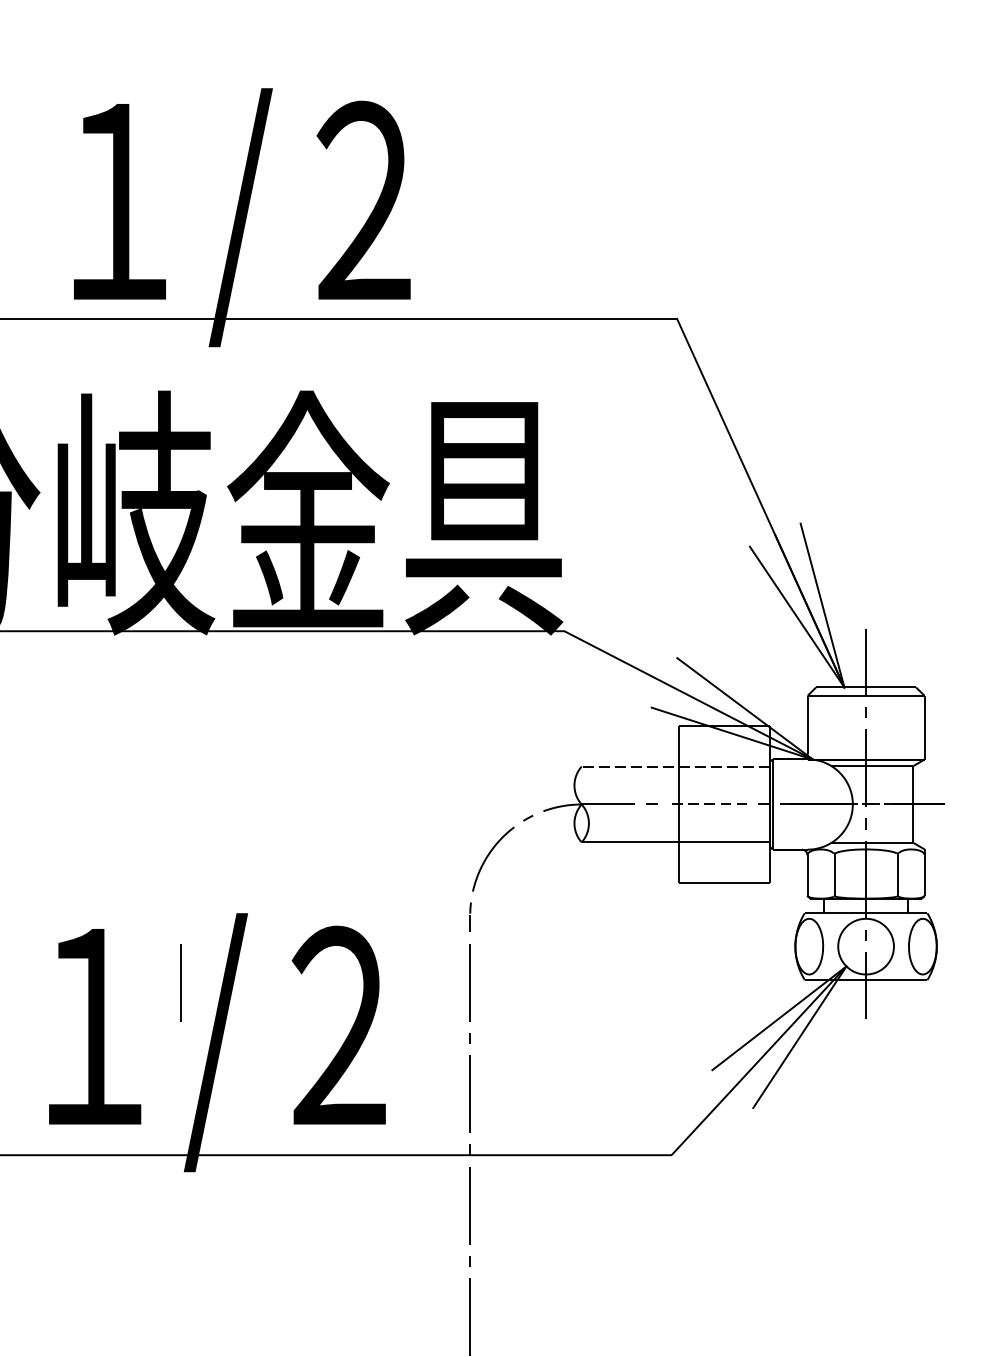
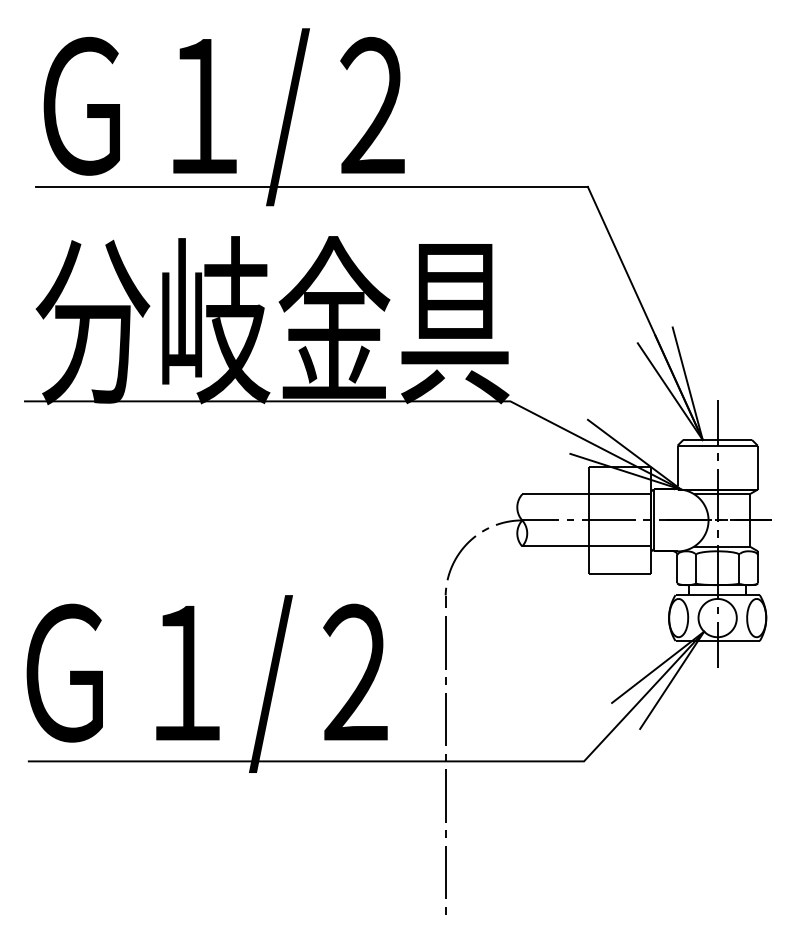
line: (675, 766) -> (586, 494), dashed -> solid
line: (707, 804) -> (608, 520), dashed -> solid
line: (180, 982) -> (246, 642), removed

